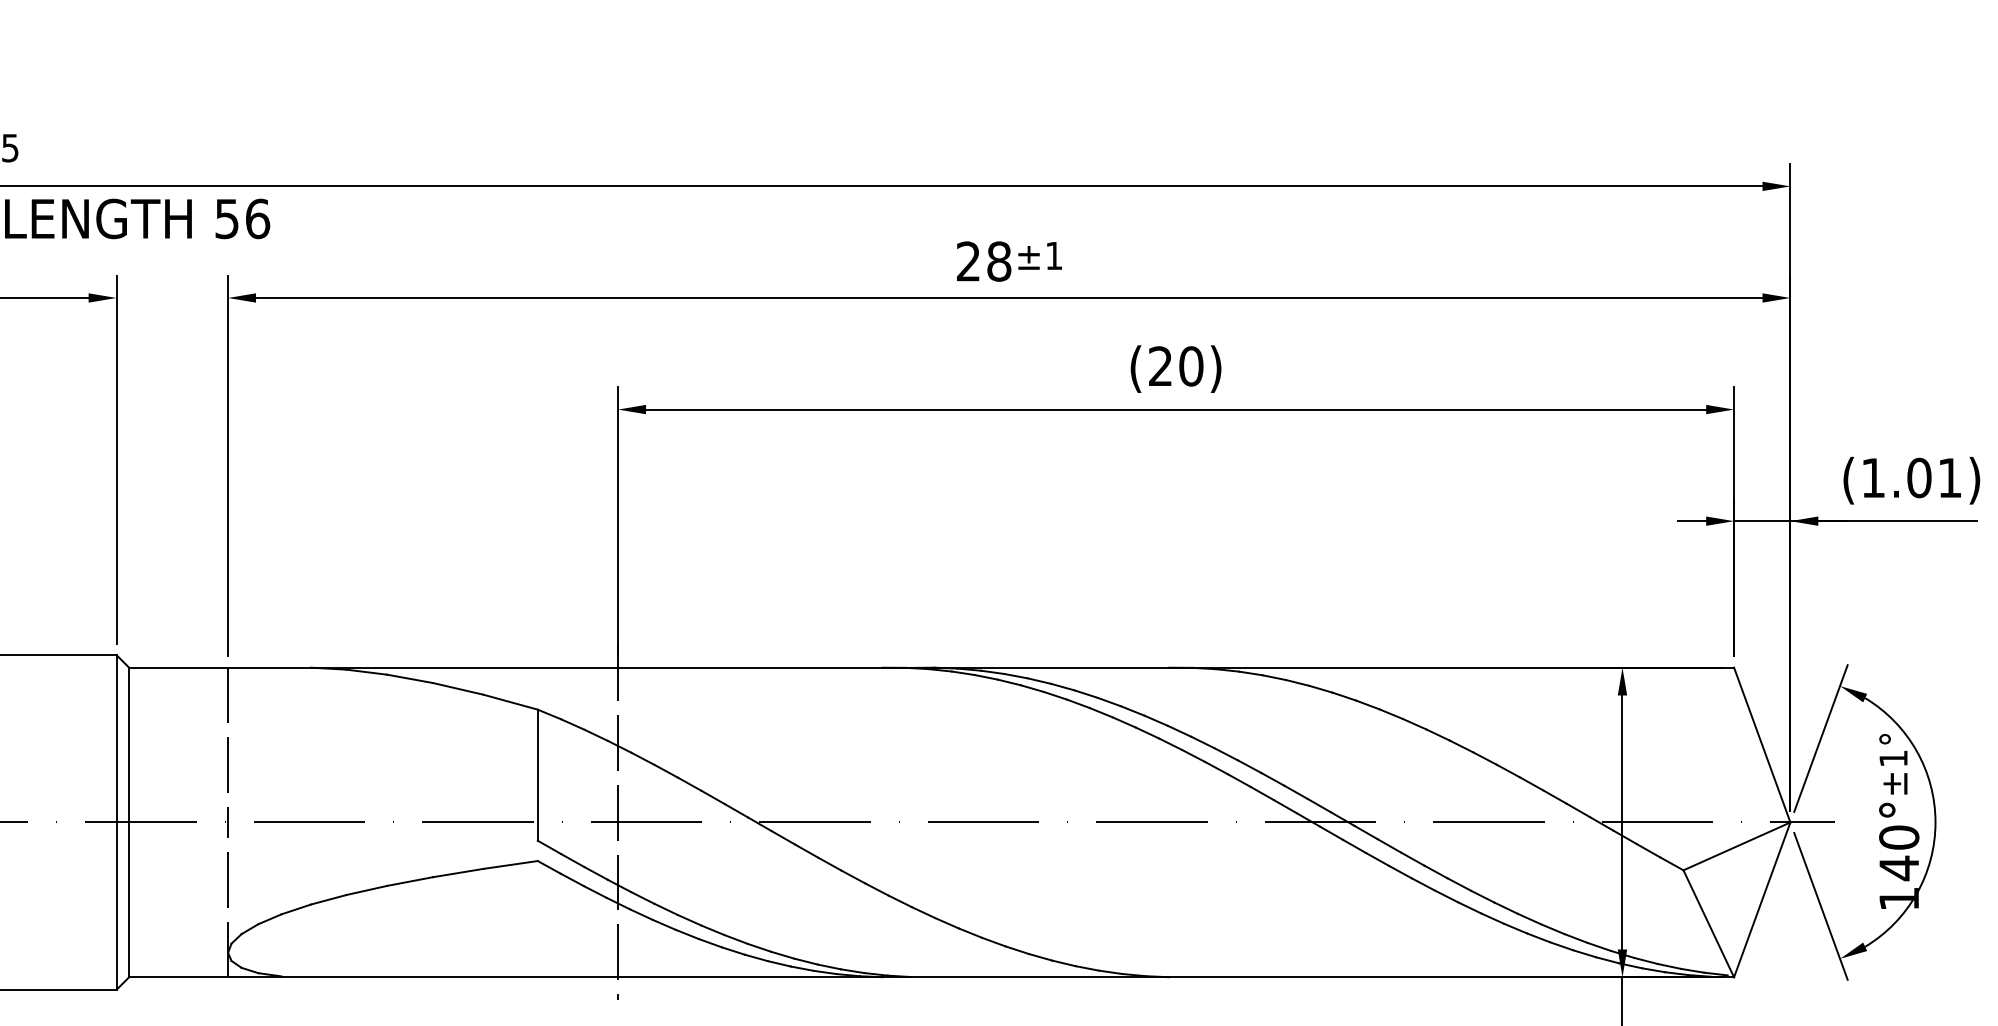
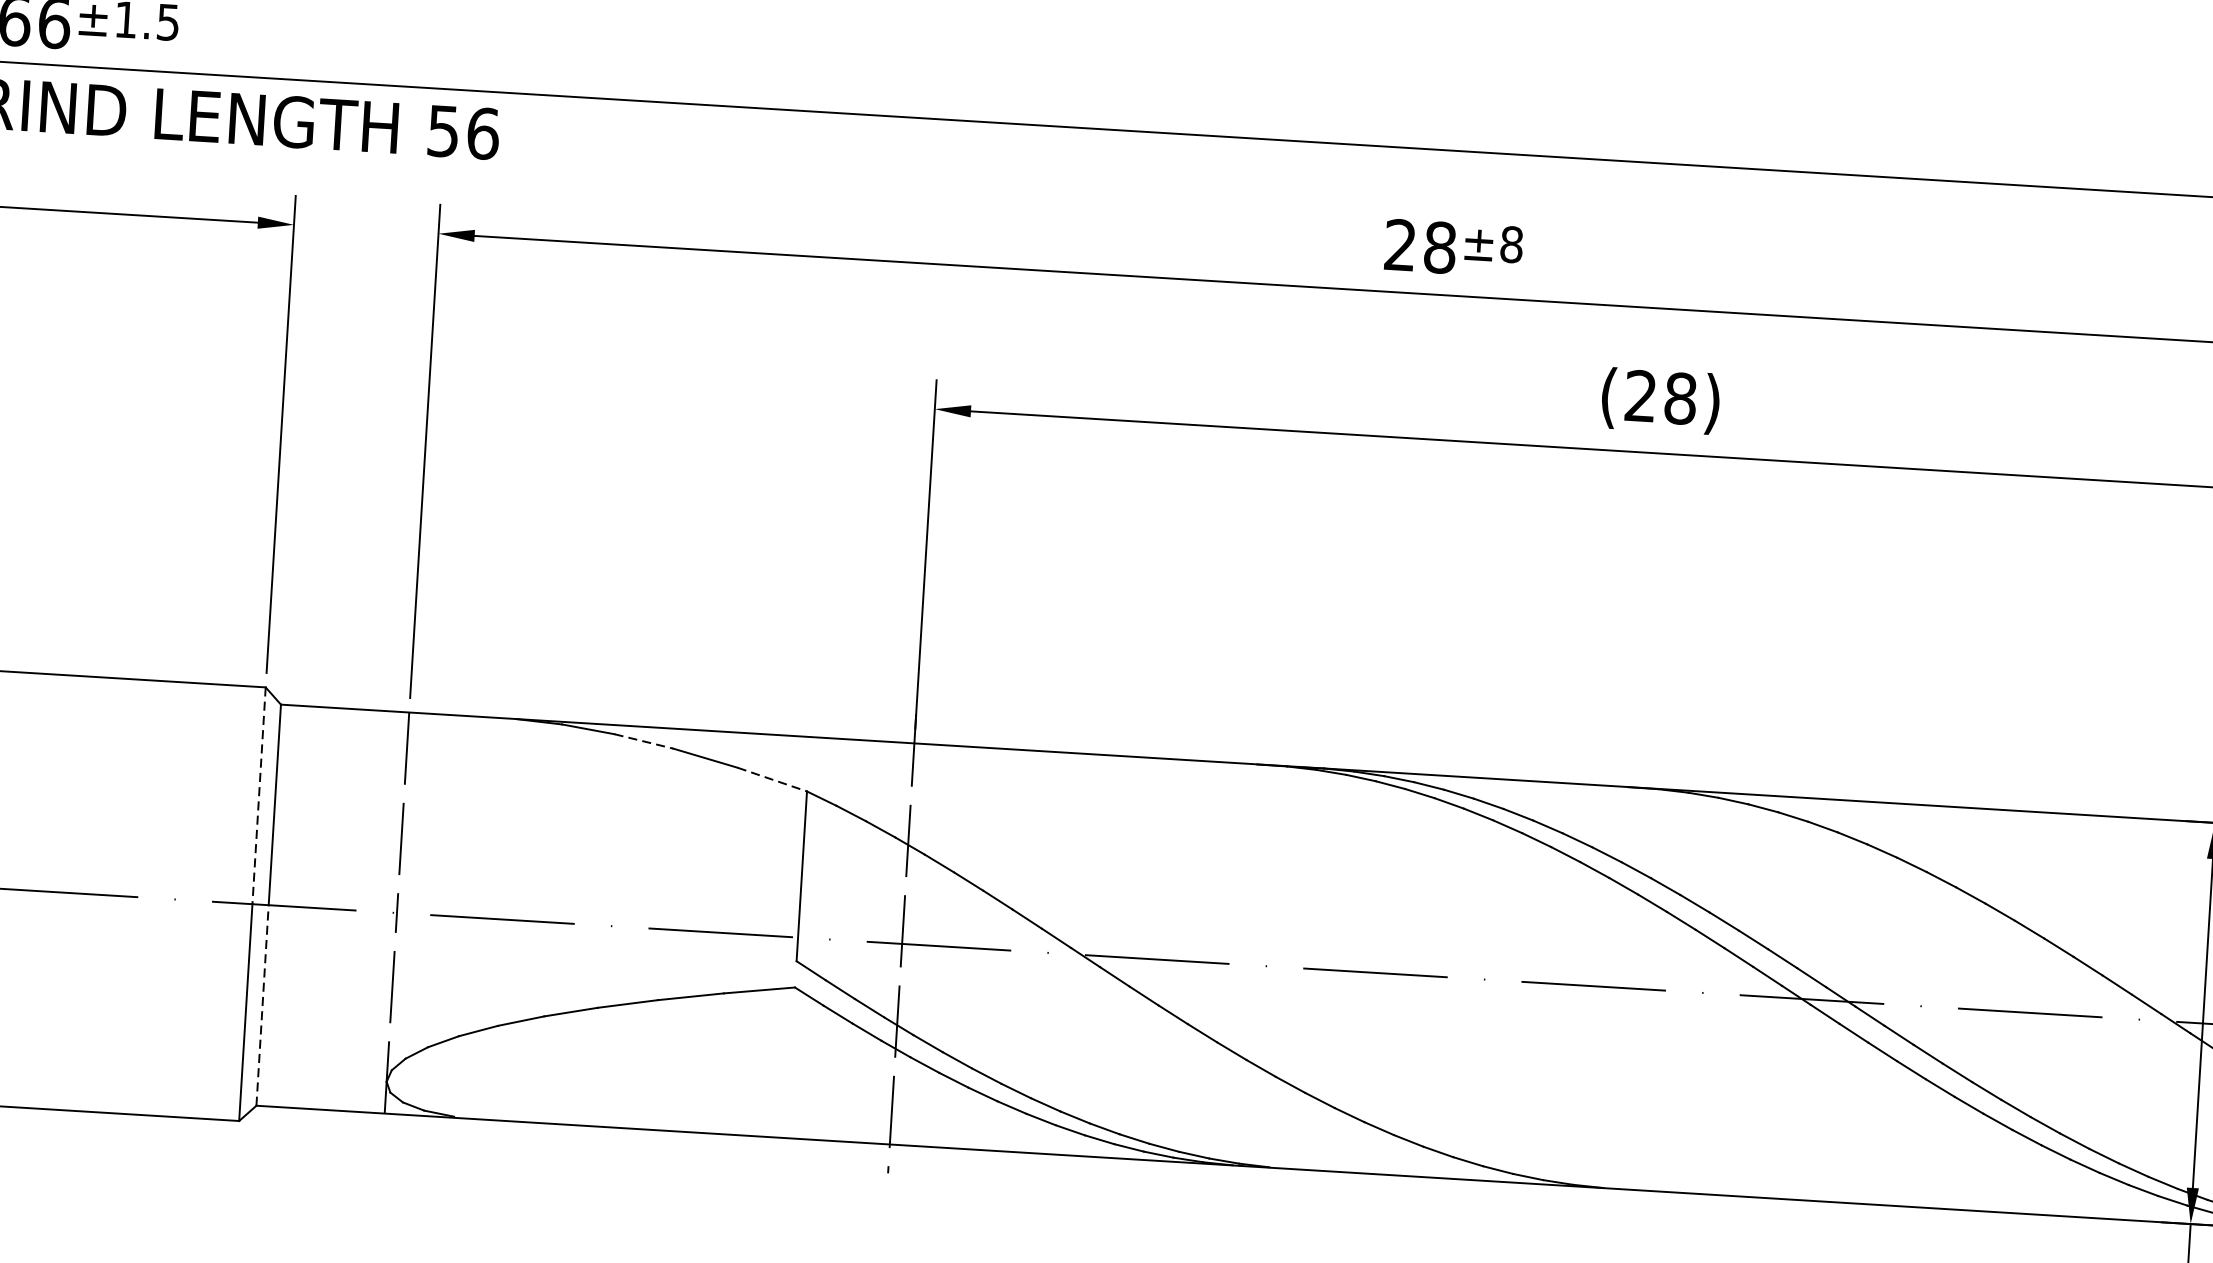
text: (1053, 255) -> (1510, 244), ±1 -> ±8
text: (1191, 366) -> (1680, 398), (20) -> (28)
line: (410, 678) -> (644, 741), solid -> dashed
line: (511, 702) -> (773, 780), solid -> dashed
line: (116, 738) -> (259, 795), solid -> dashed
line: (129, 899) -> (263, 1004), solid -> dashed

